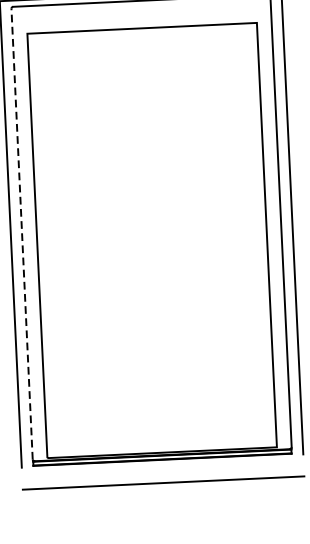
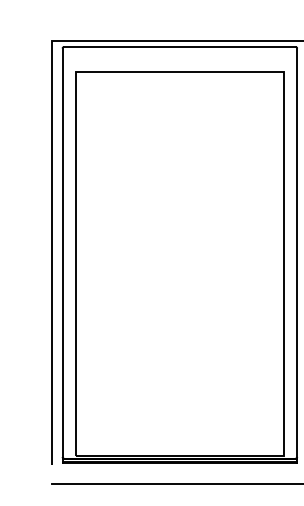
line: (21, 233) -> (62, 252), dashed -> solid

